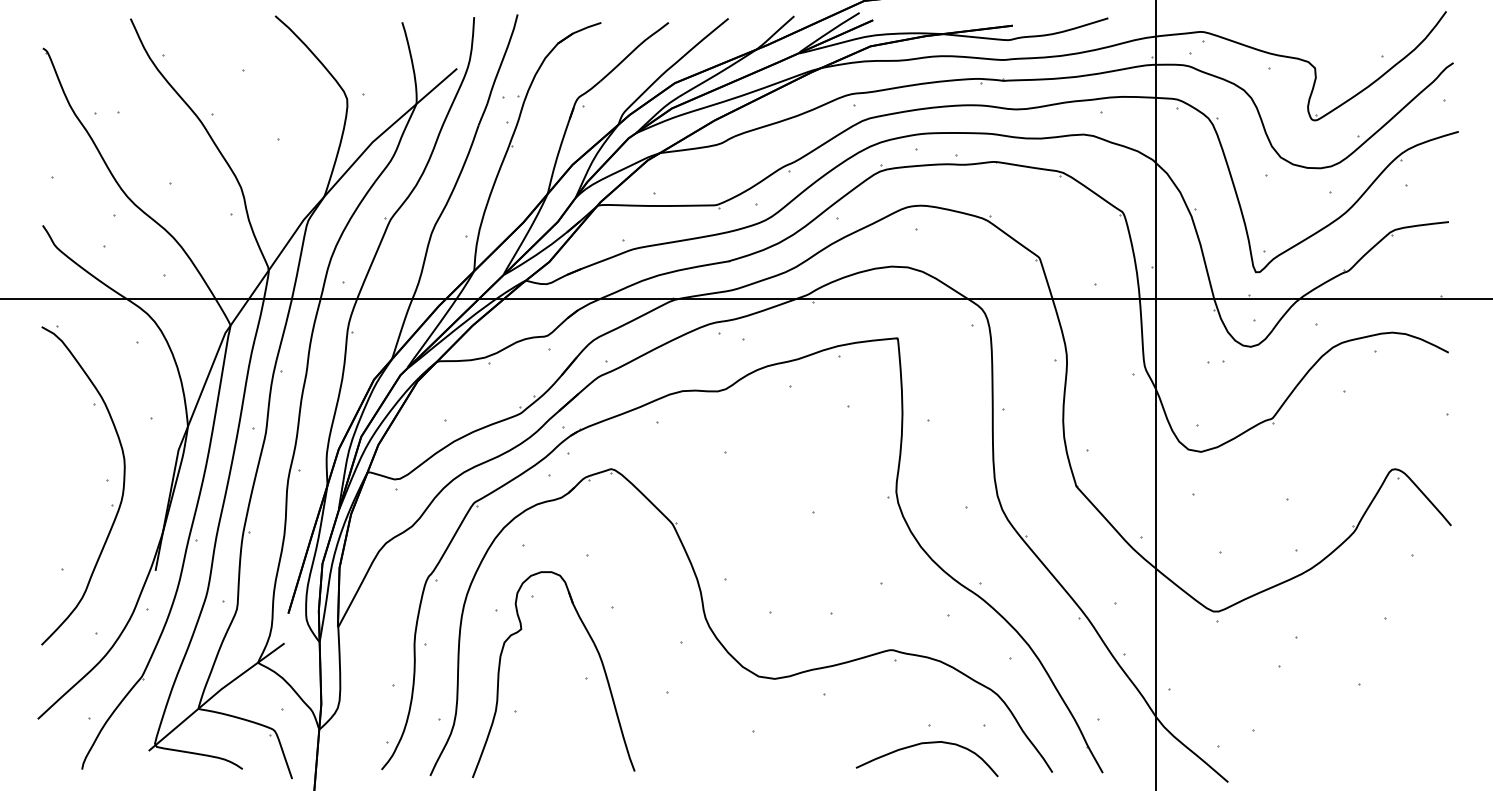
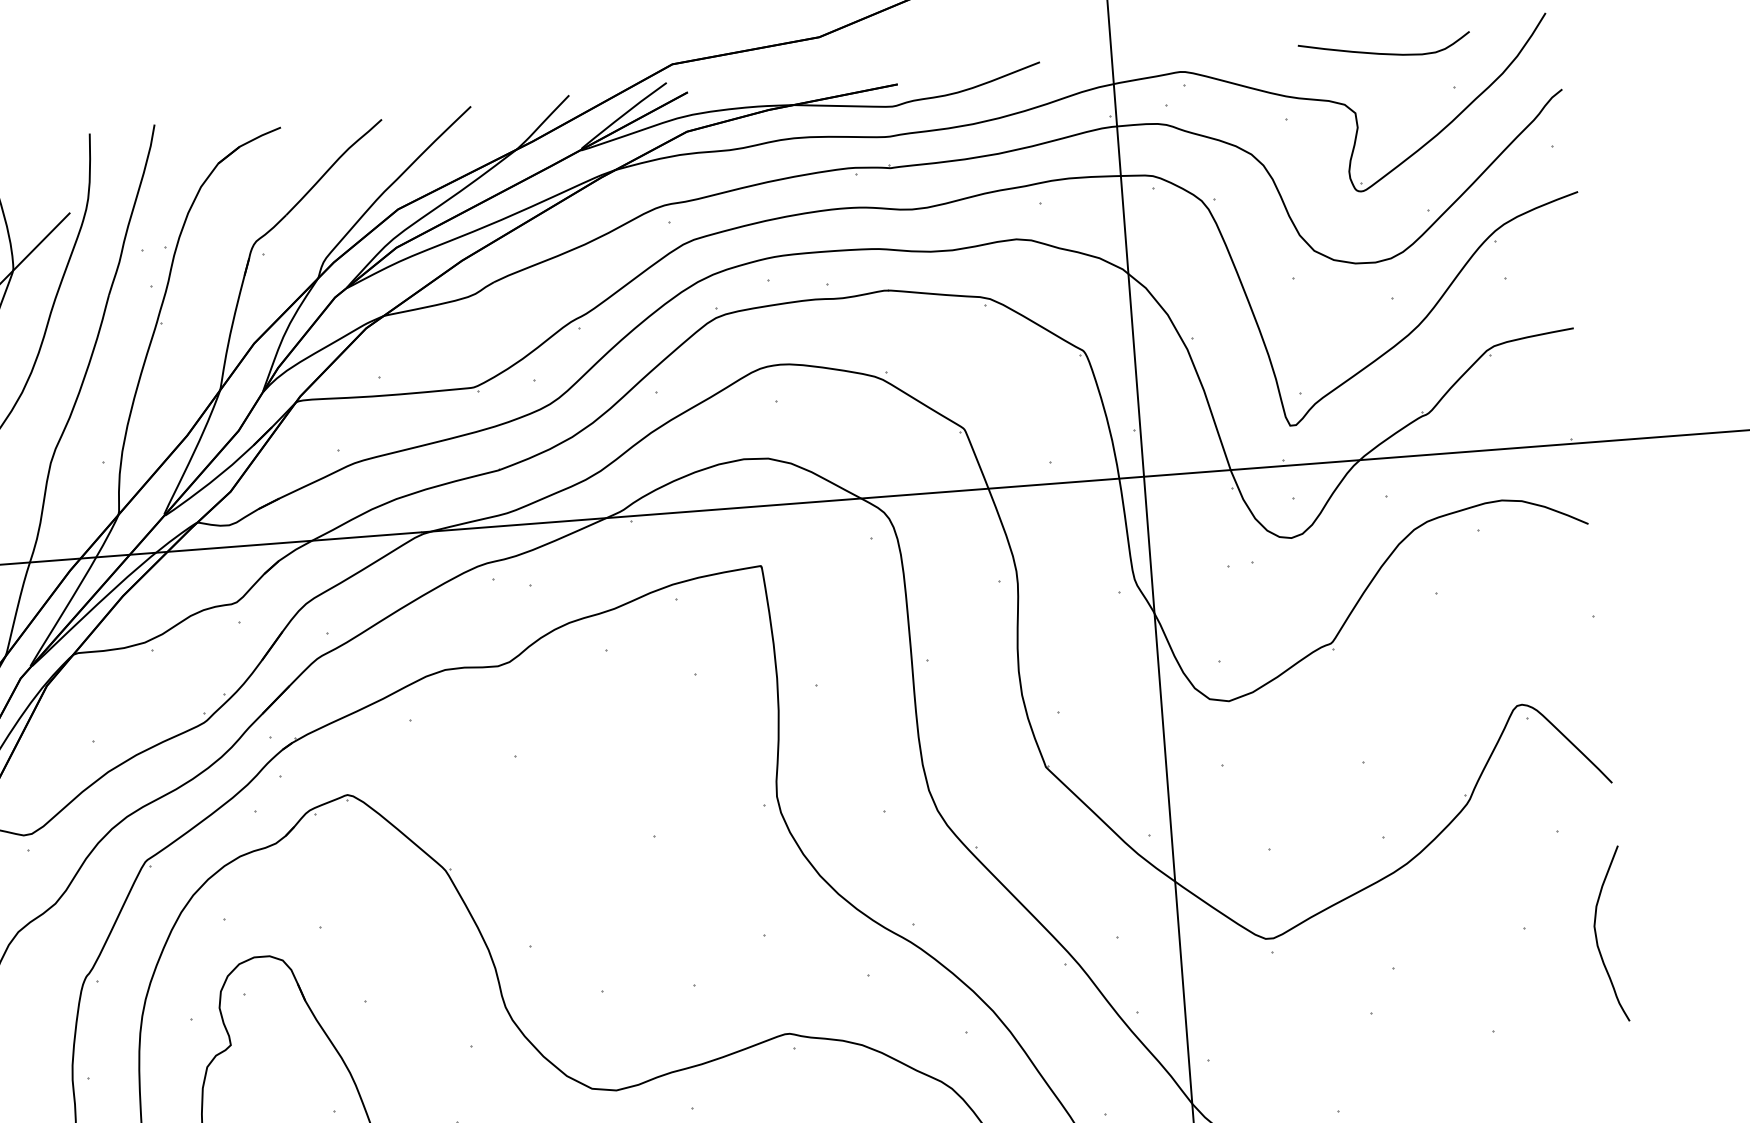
curve: (1337, 29) -> (1384, 52), added
curve: (1433, 625) -> (1597, 934), added

